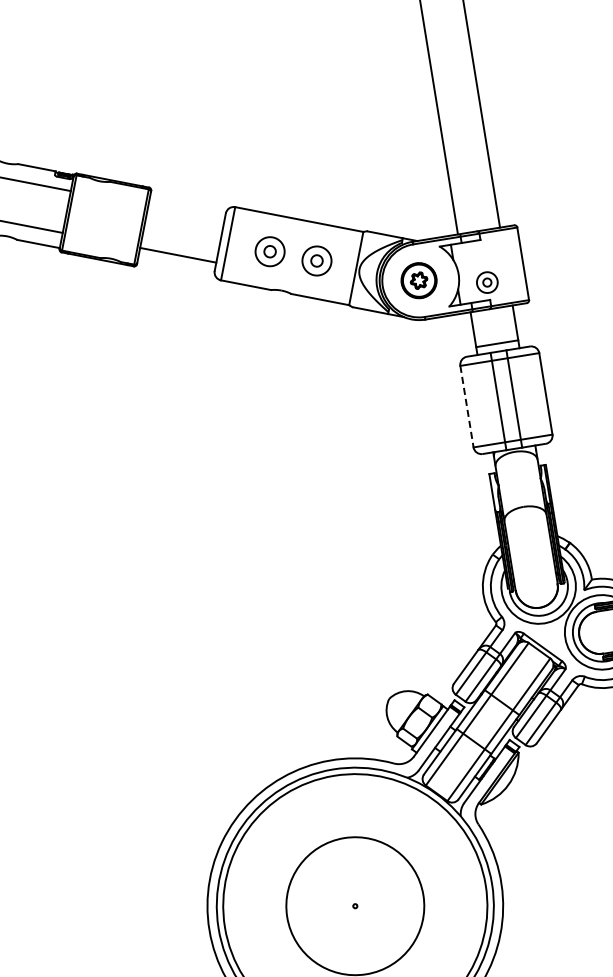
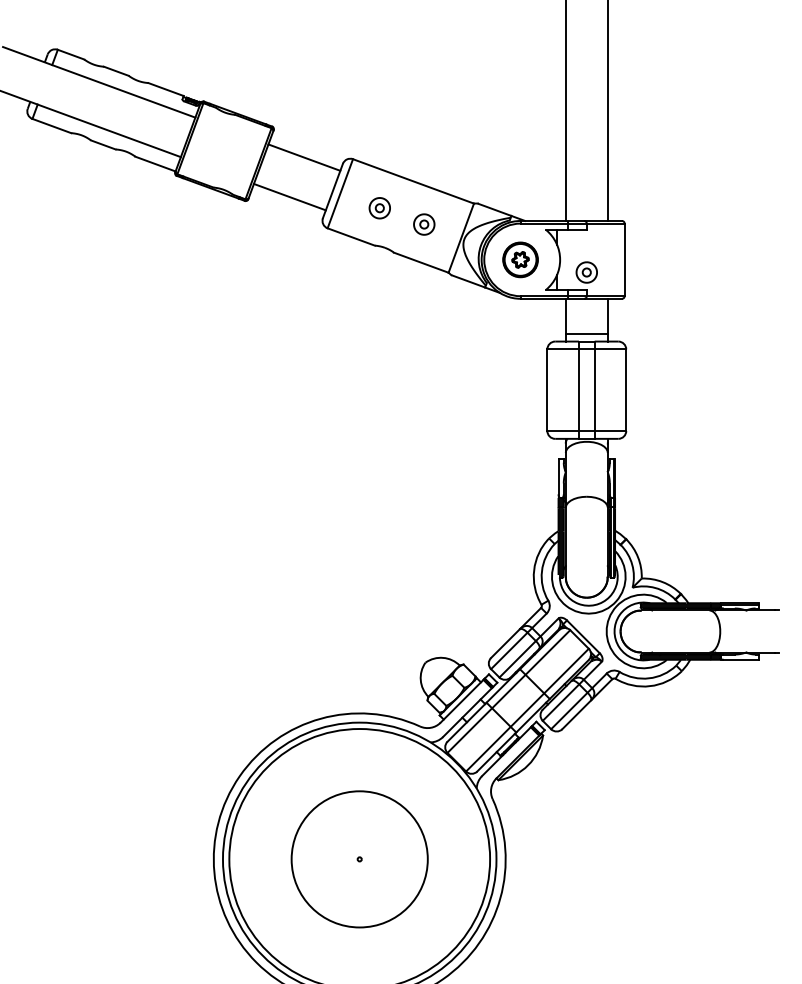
line: (186, 213) -> (304, 157), added
part: (269, 252) -> (379, 208), size x0.71
part: (317, 260) -> (424, 224), size x0.71
line: (467, 406) -> (547, 390), dashed -> solid

